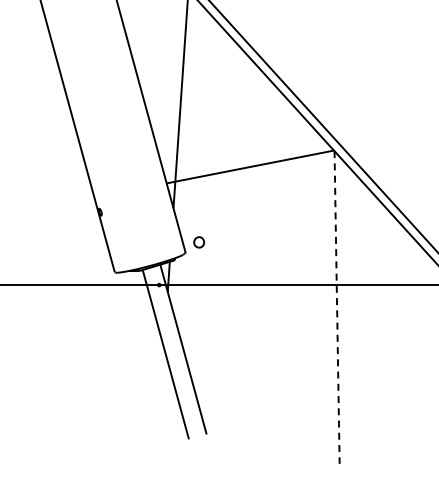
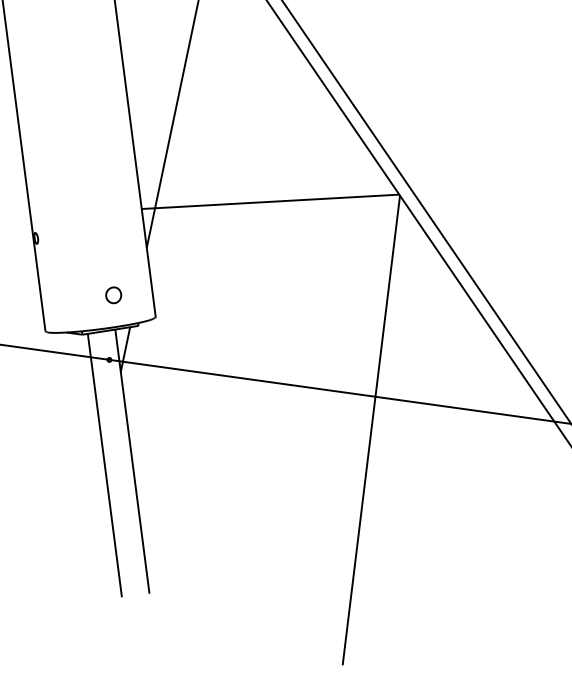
part: (198, 242) -> (112, 295), moved
line: (337, 308) -> (371, 432), dashed -> solid

